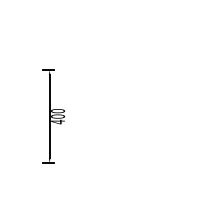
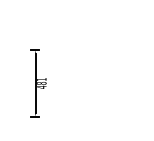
text: (58, 113) -> (41, 81), 400 -> 481

